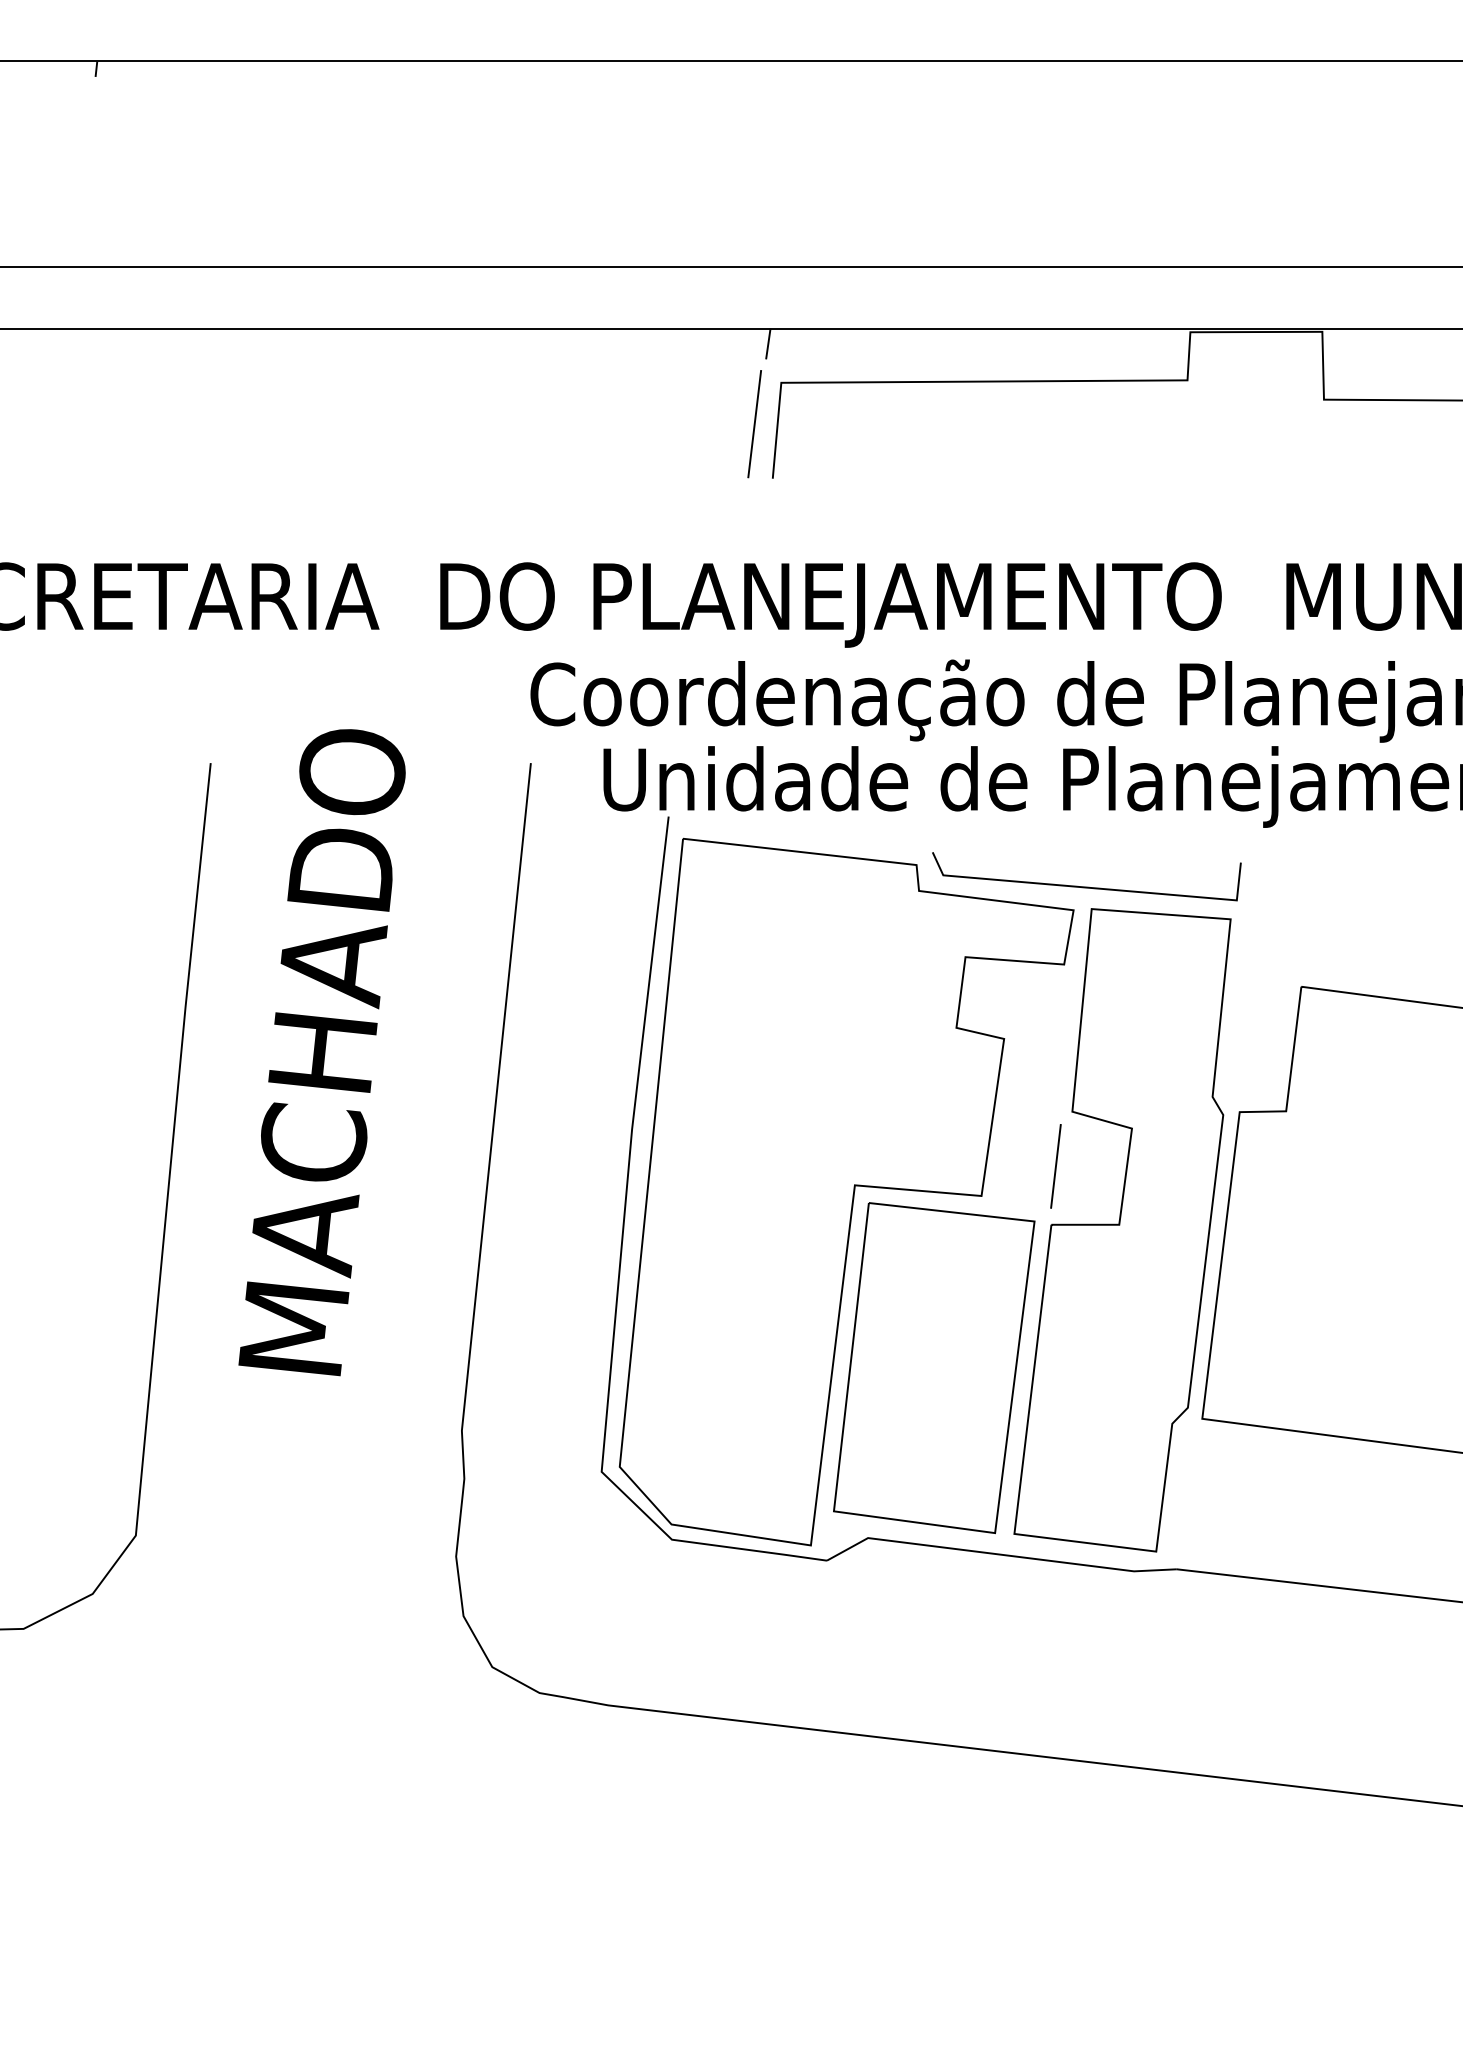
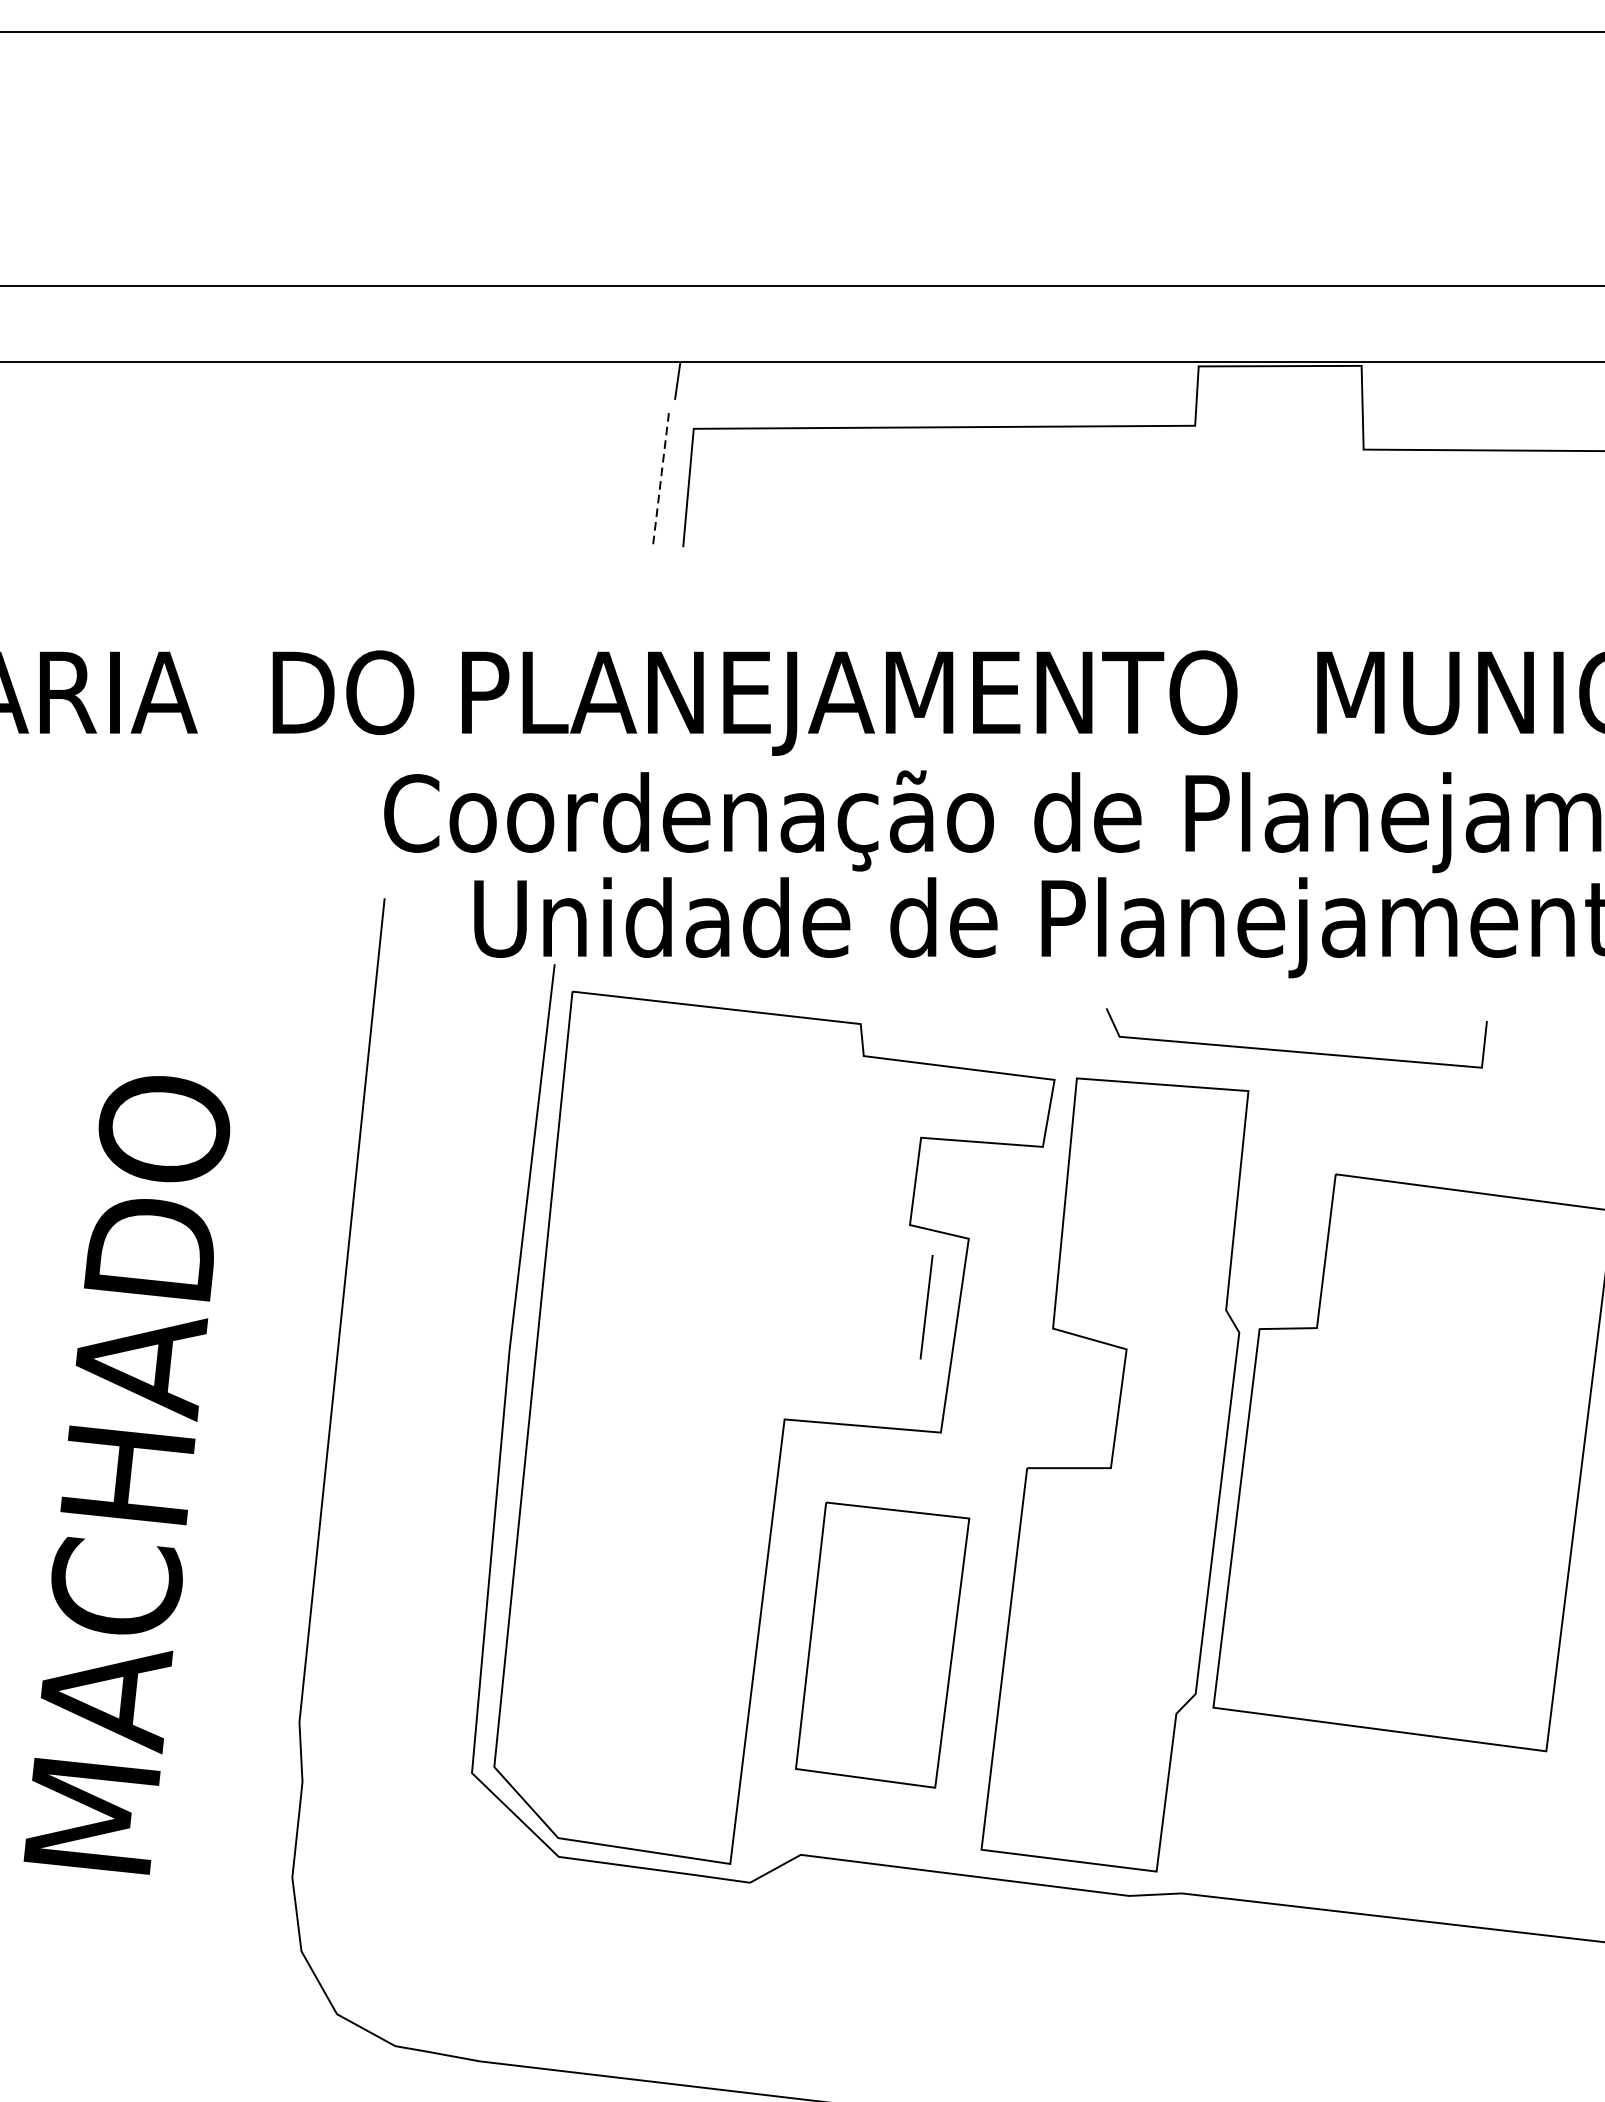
line: (754, 424) -> (660, 480), solid -> dashed
line: (1086, 886) -> (1296, 1050), moved
text: (321, 1052) -> (126, 1475), moved
line: (1055, 1166) -> (926, 1307), moved
part: (934, 1368) -> (882, 1645), size x0.7

